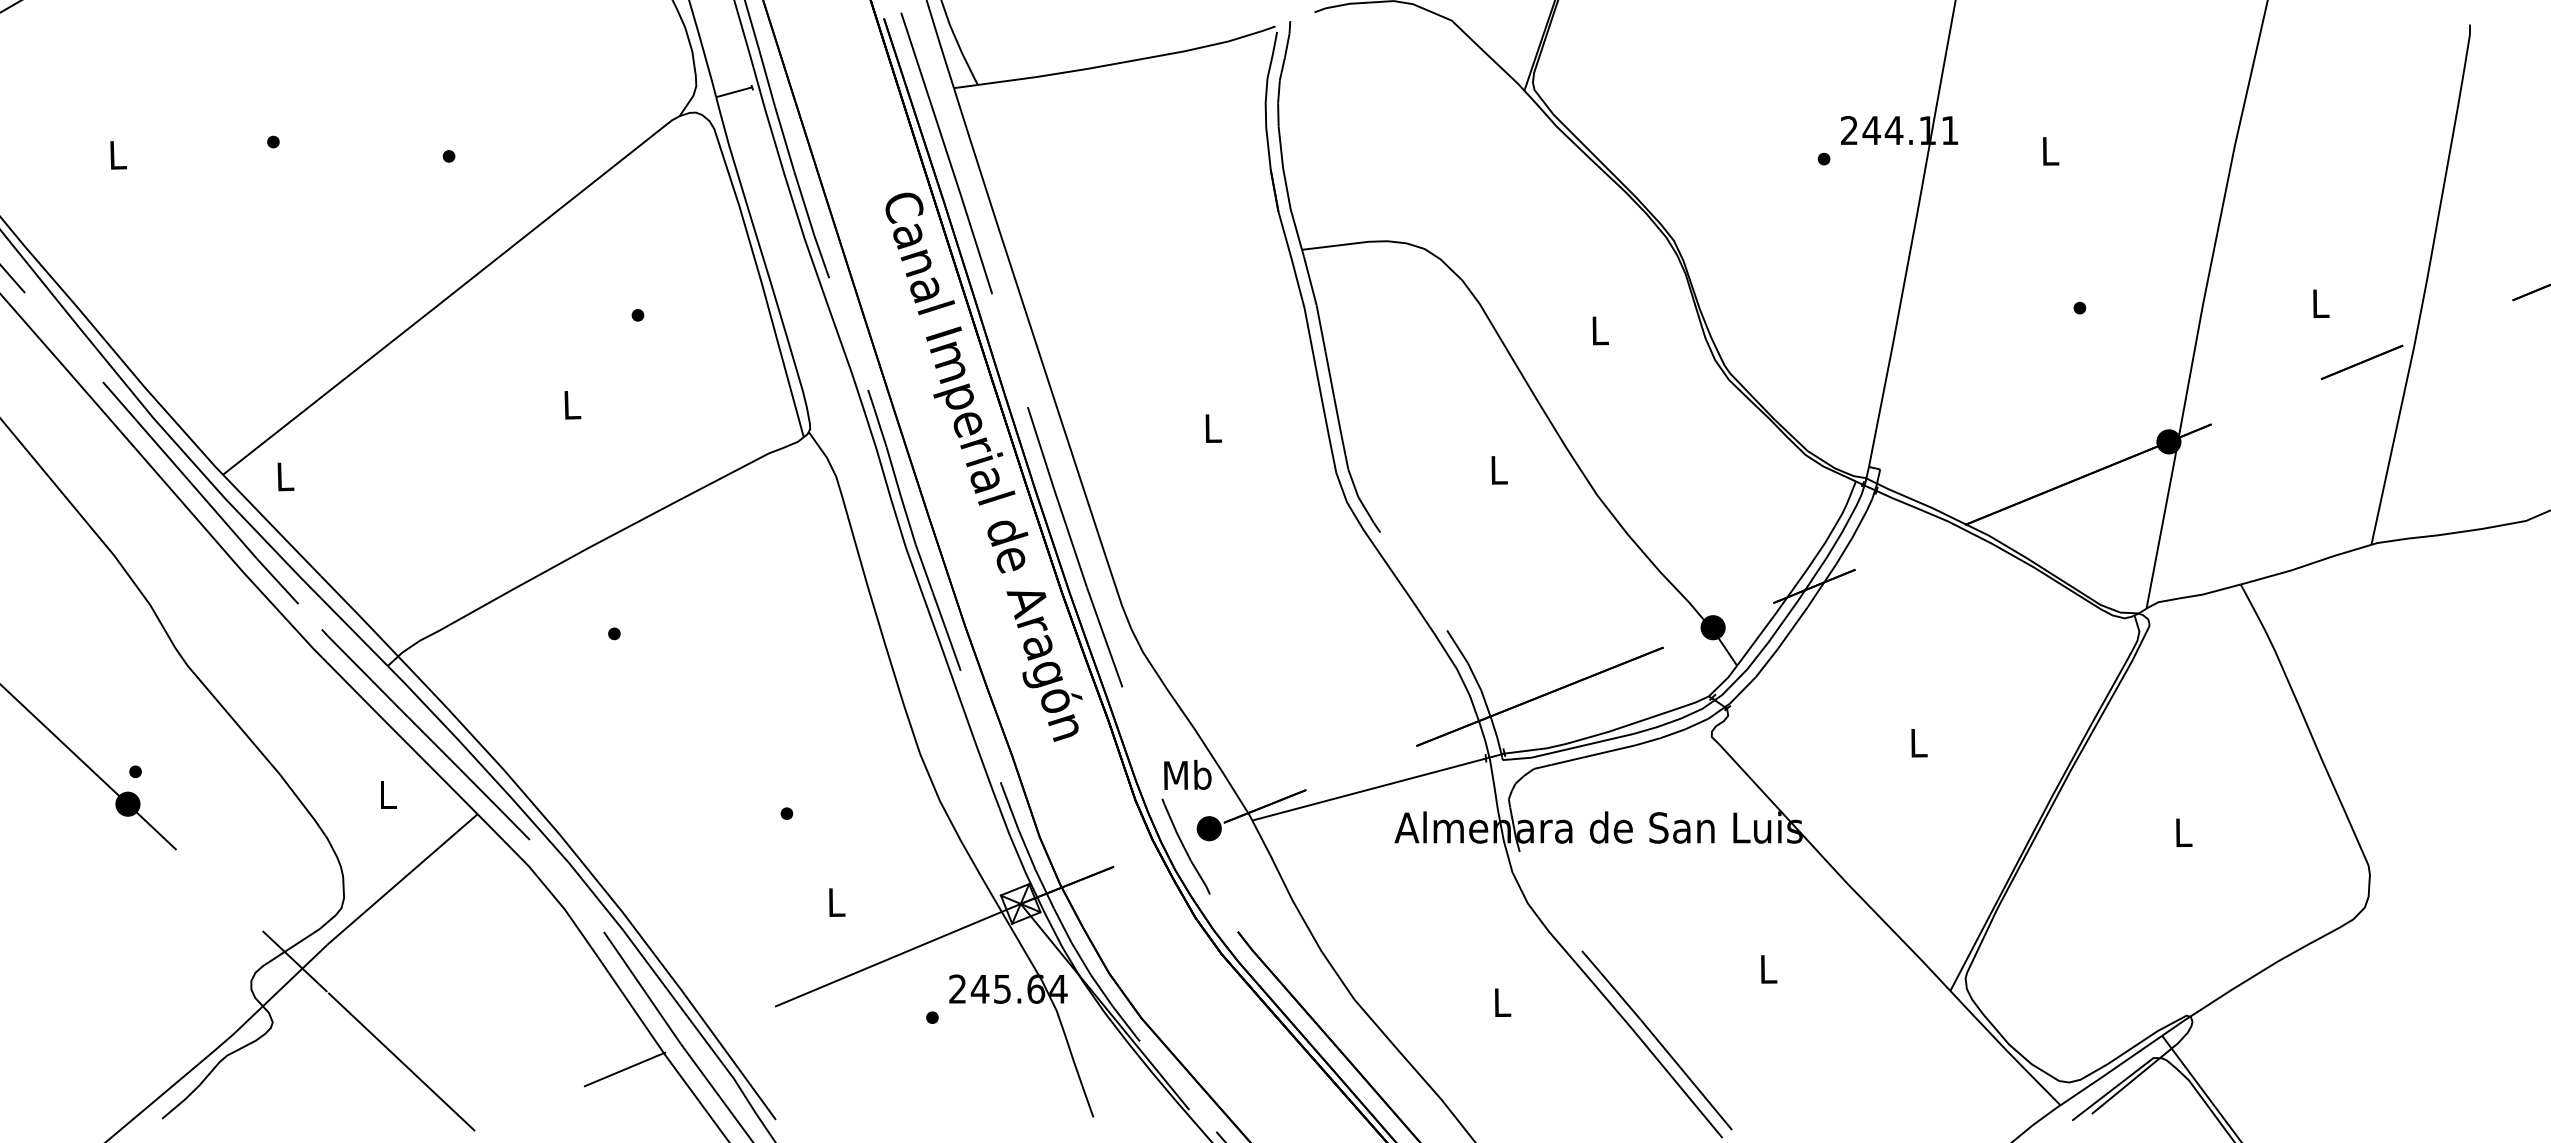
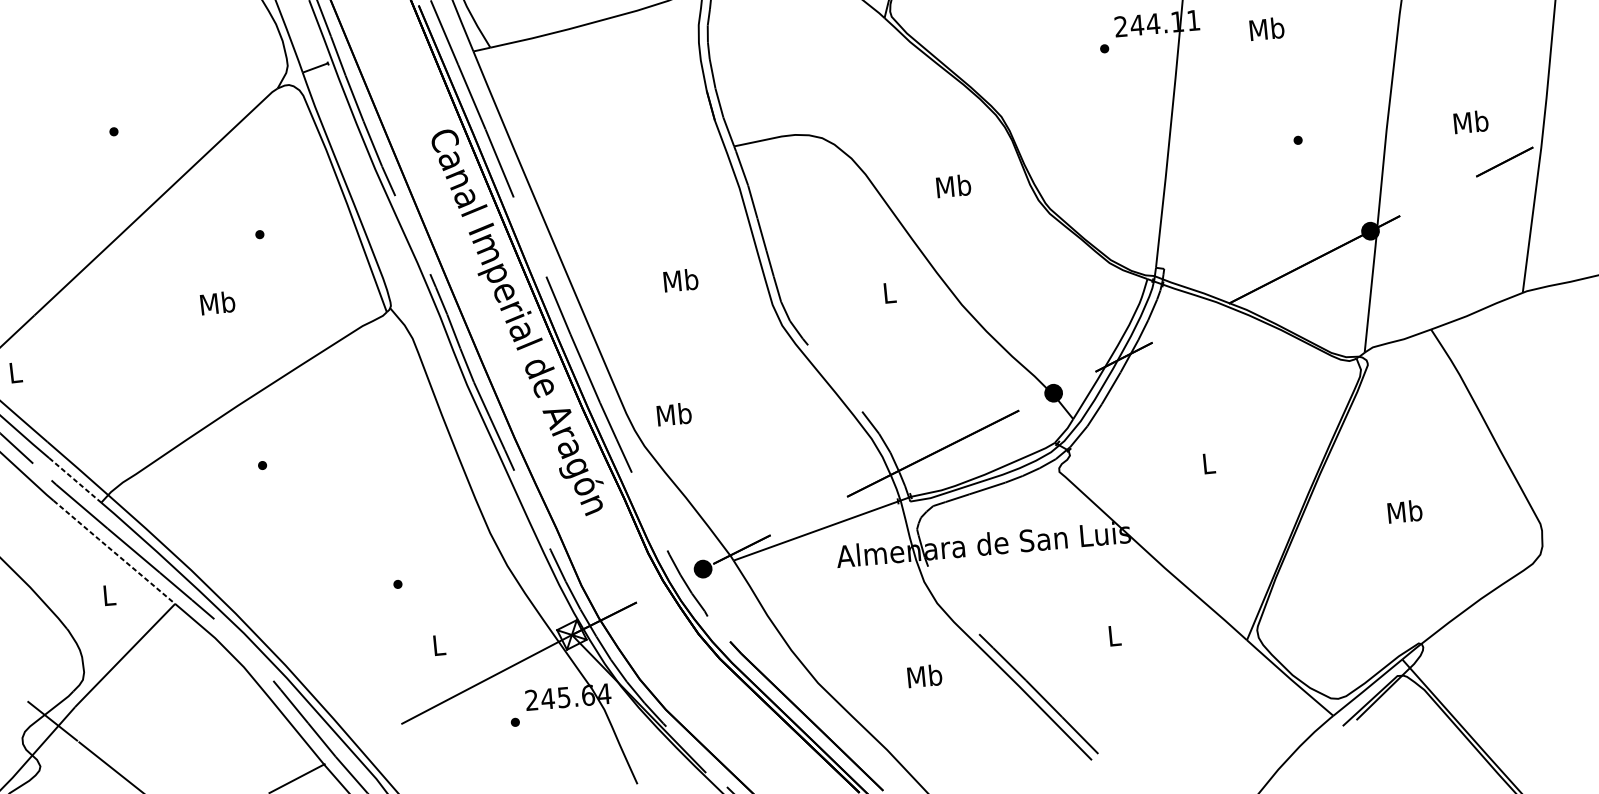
text: (2049, 150) -> (1266, 28), L -> Mb
text: (2320, 303) -> (1471, 122), L -> Mb
text: (1599, 330) -> (953, 186), L -> Mb
text: (571, 404) -> (217, 302), L -> Mb
text: (1212, 428) -> (680, 280), L -> Mb
line: (354, 632) -> (75, 480), solid -> dashed
line: (400, 736) -> (114, 552), solid -> dashed
text: (1187, 774) -> (674, 414), moved
text: (2183, 832) -> (1405, 511), L -> Mb
text: (1501, 1002) -> (924, 676), L -> Mb

